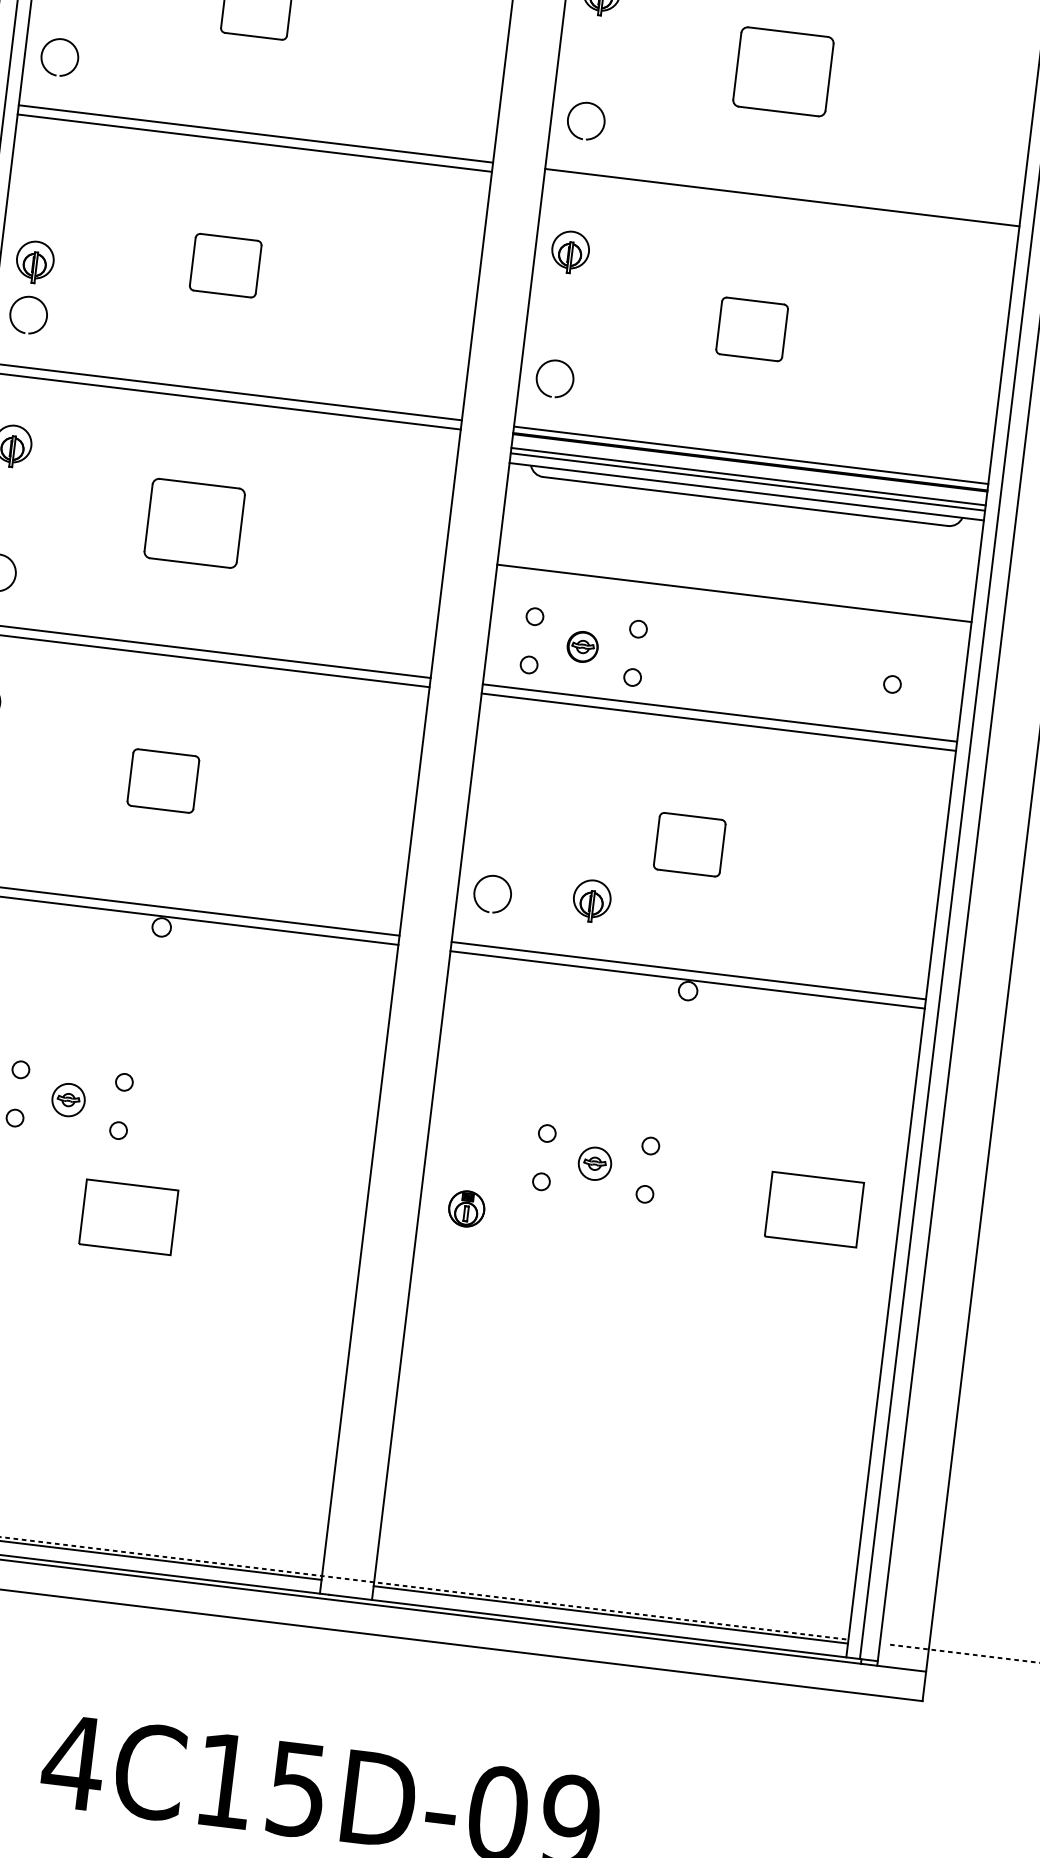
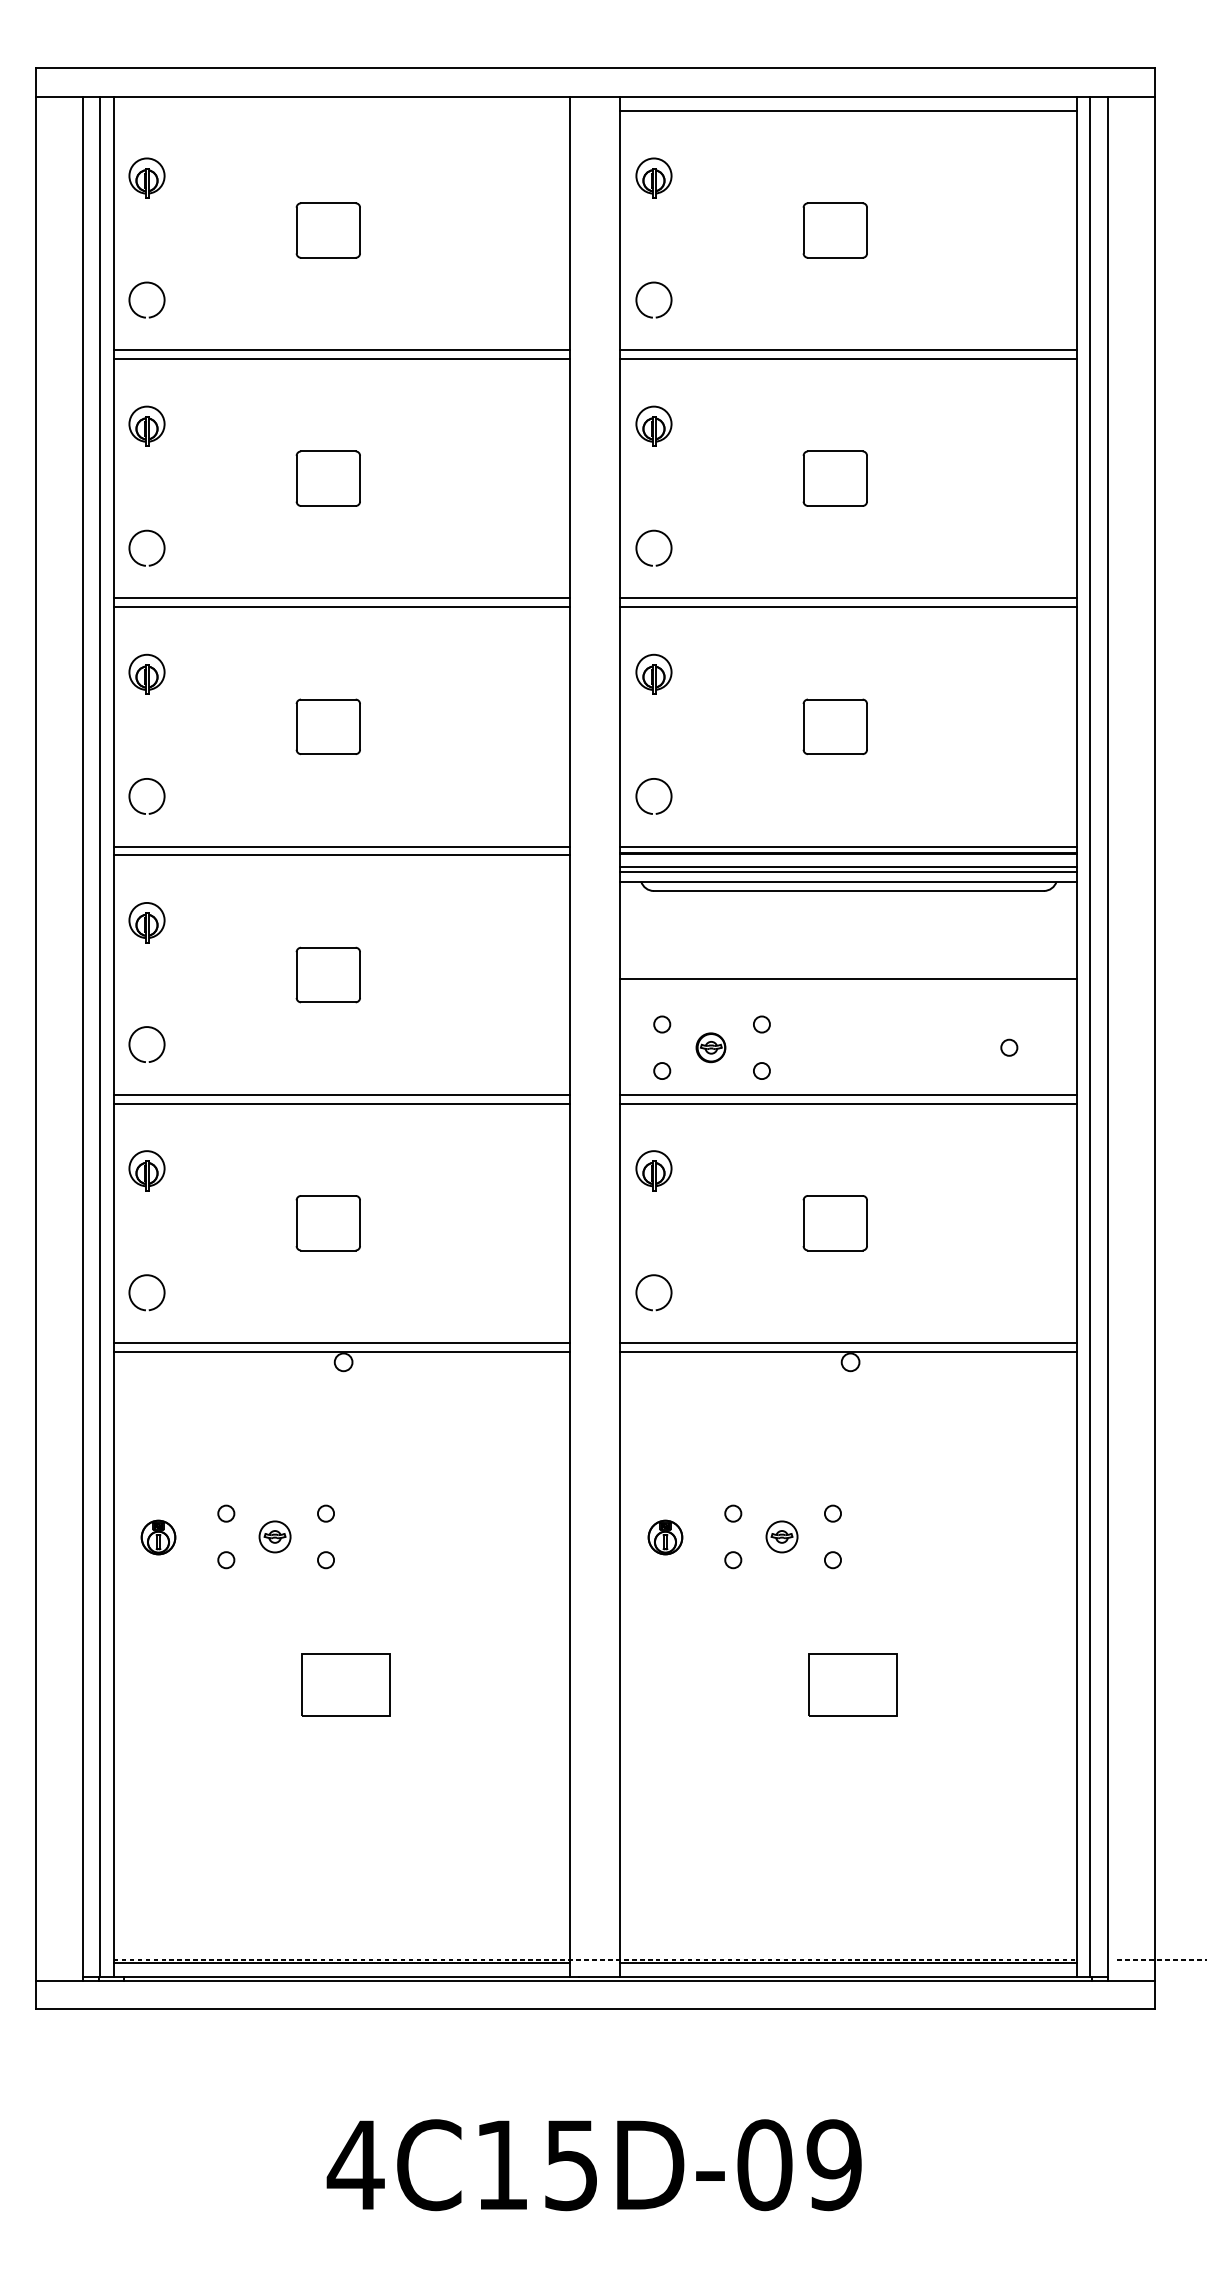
part: (782, 71) -> (834, 478), size x0.71
line: (780, 207) -> (848, 607), added
part: (34, 261) -> (146, 673), moved
part: (193, 522) -> (327, 974), size x0.71
part: (591, 900) -> (653, 1170), moved
part: (466, 1208) -> (665, 1537), moved
part: (814, 1208) -> (852, 1684), moved
part: (128, 1216) -> (345, 1684), moved

